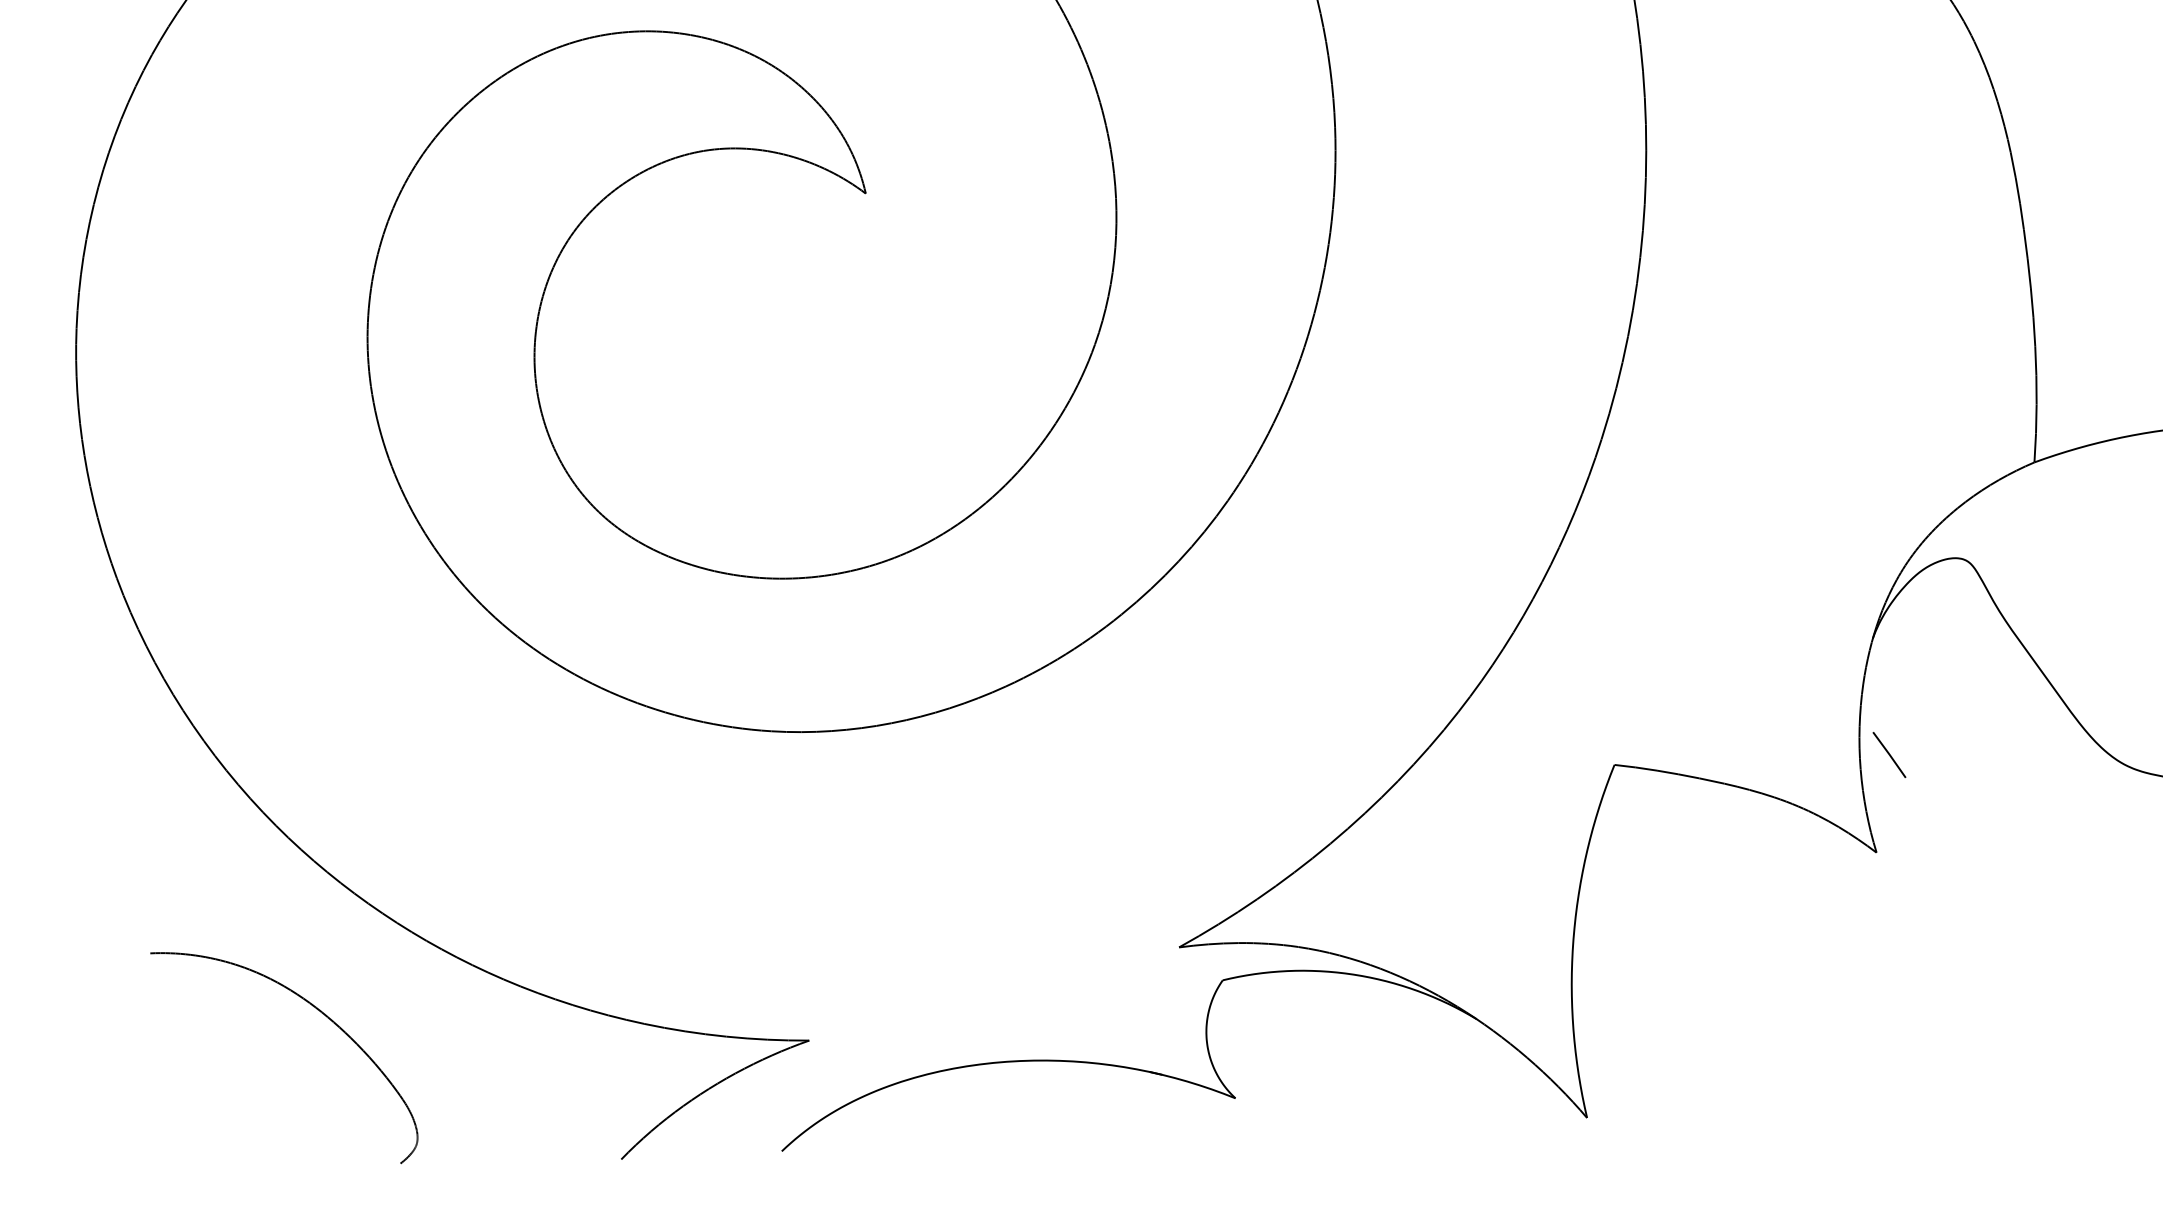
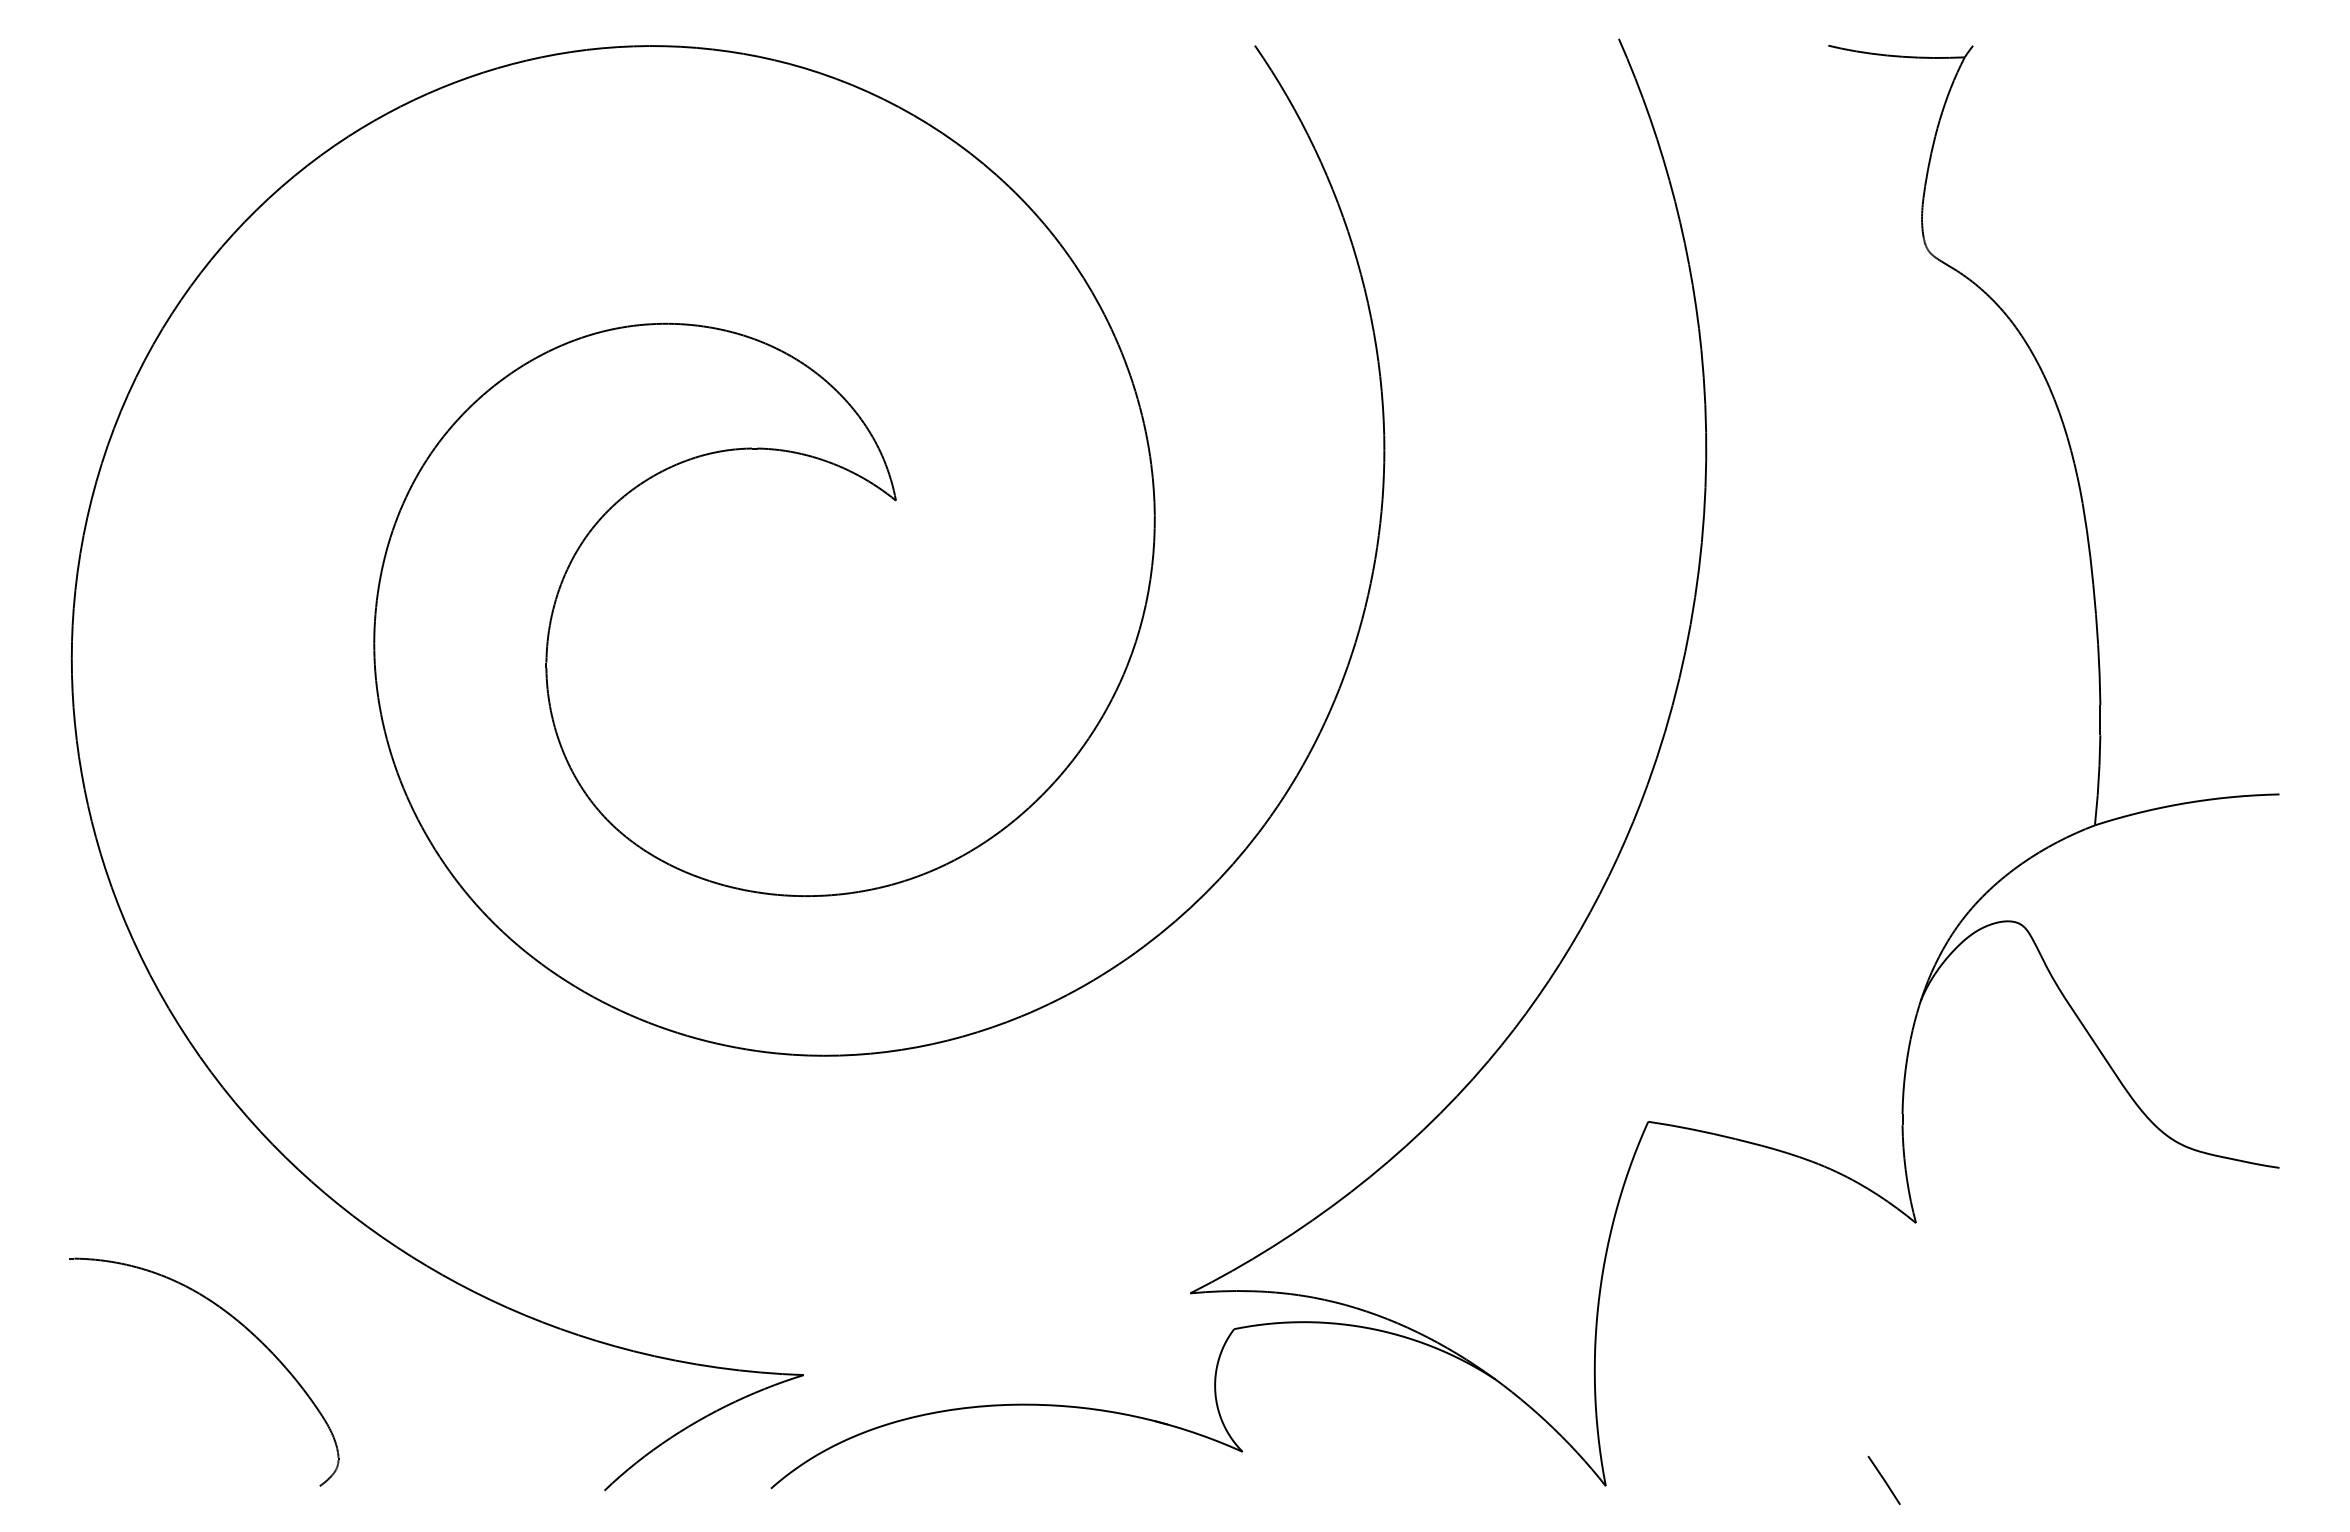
line: (1888, 755) -> (1883, 1480), moved
part: (319, 1011) -> (241, 1325), moved

